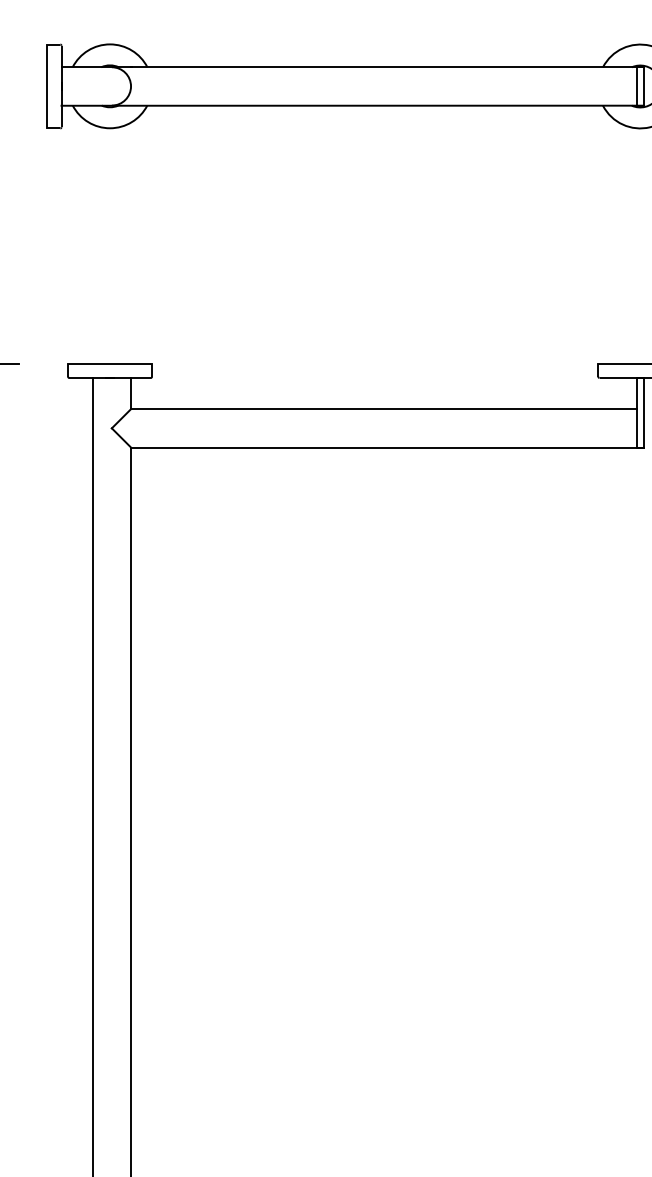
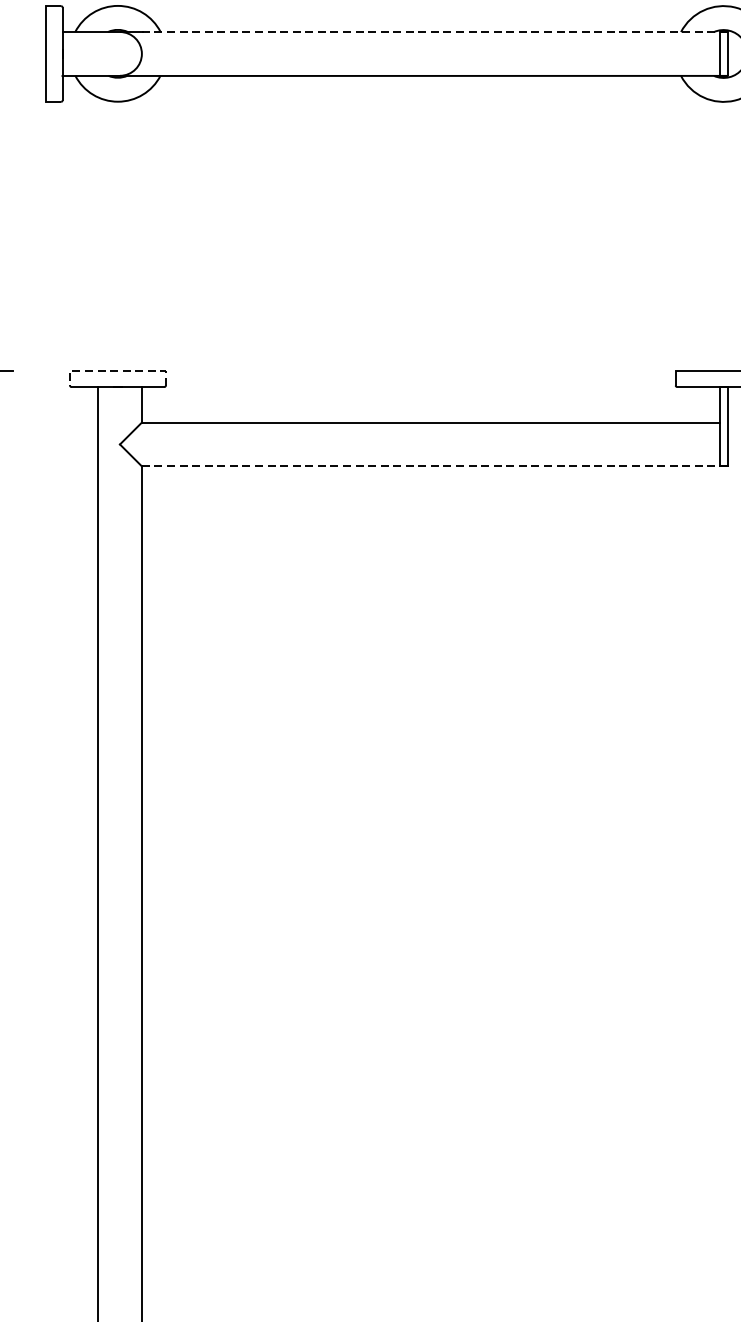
line: (387, 67) -> (434, 32), solid -> dashed
line: (110, 363) -> (118, 370), solid -> dashed
line: (387, 447) -> (434, 466), solid -> dashed

